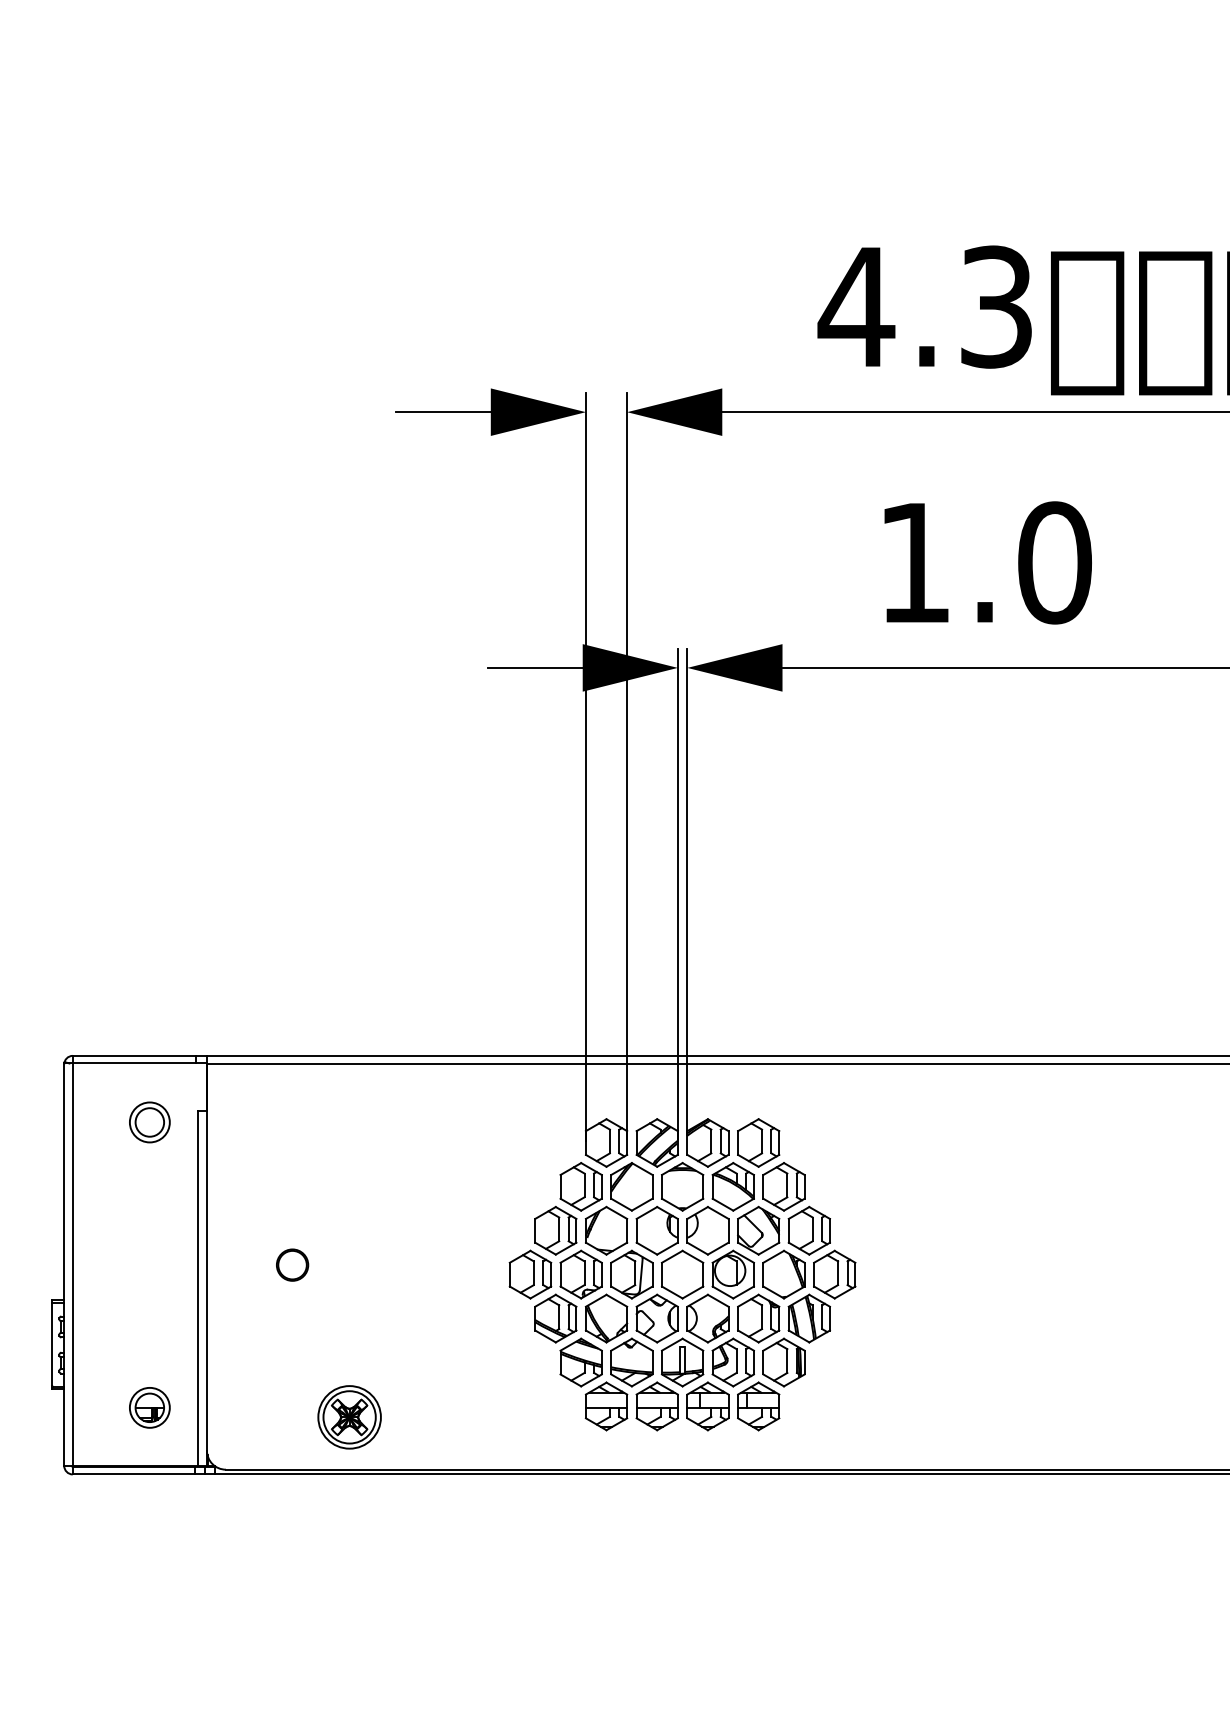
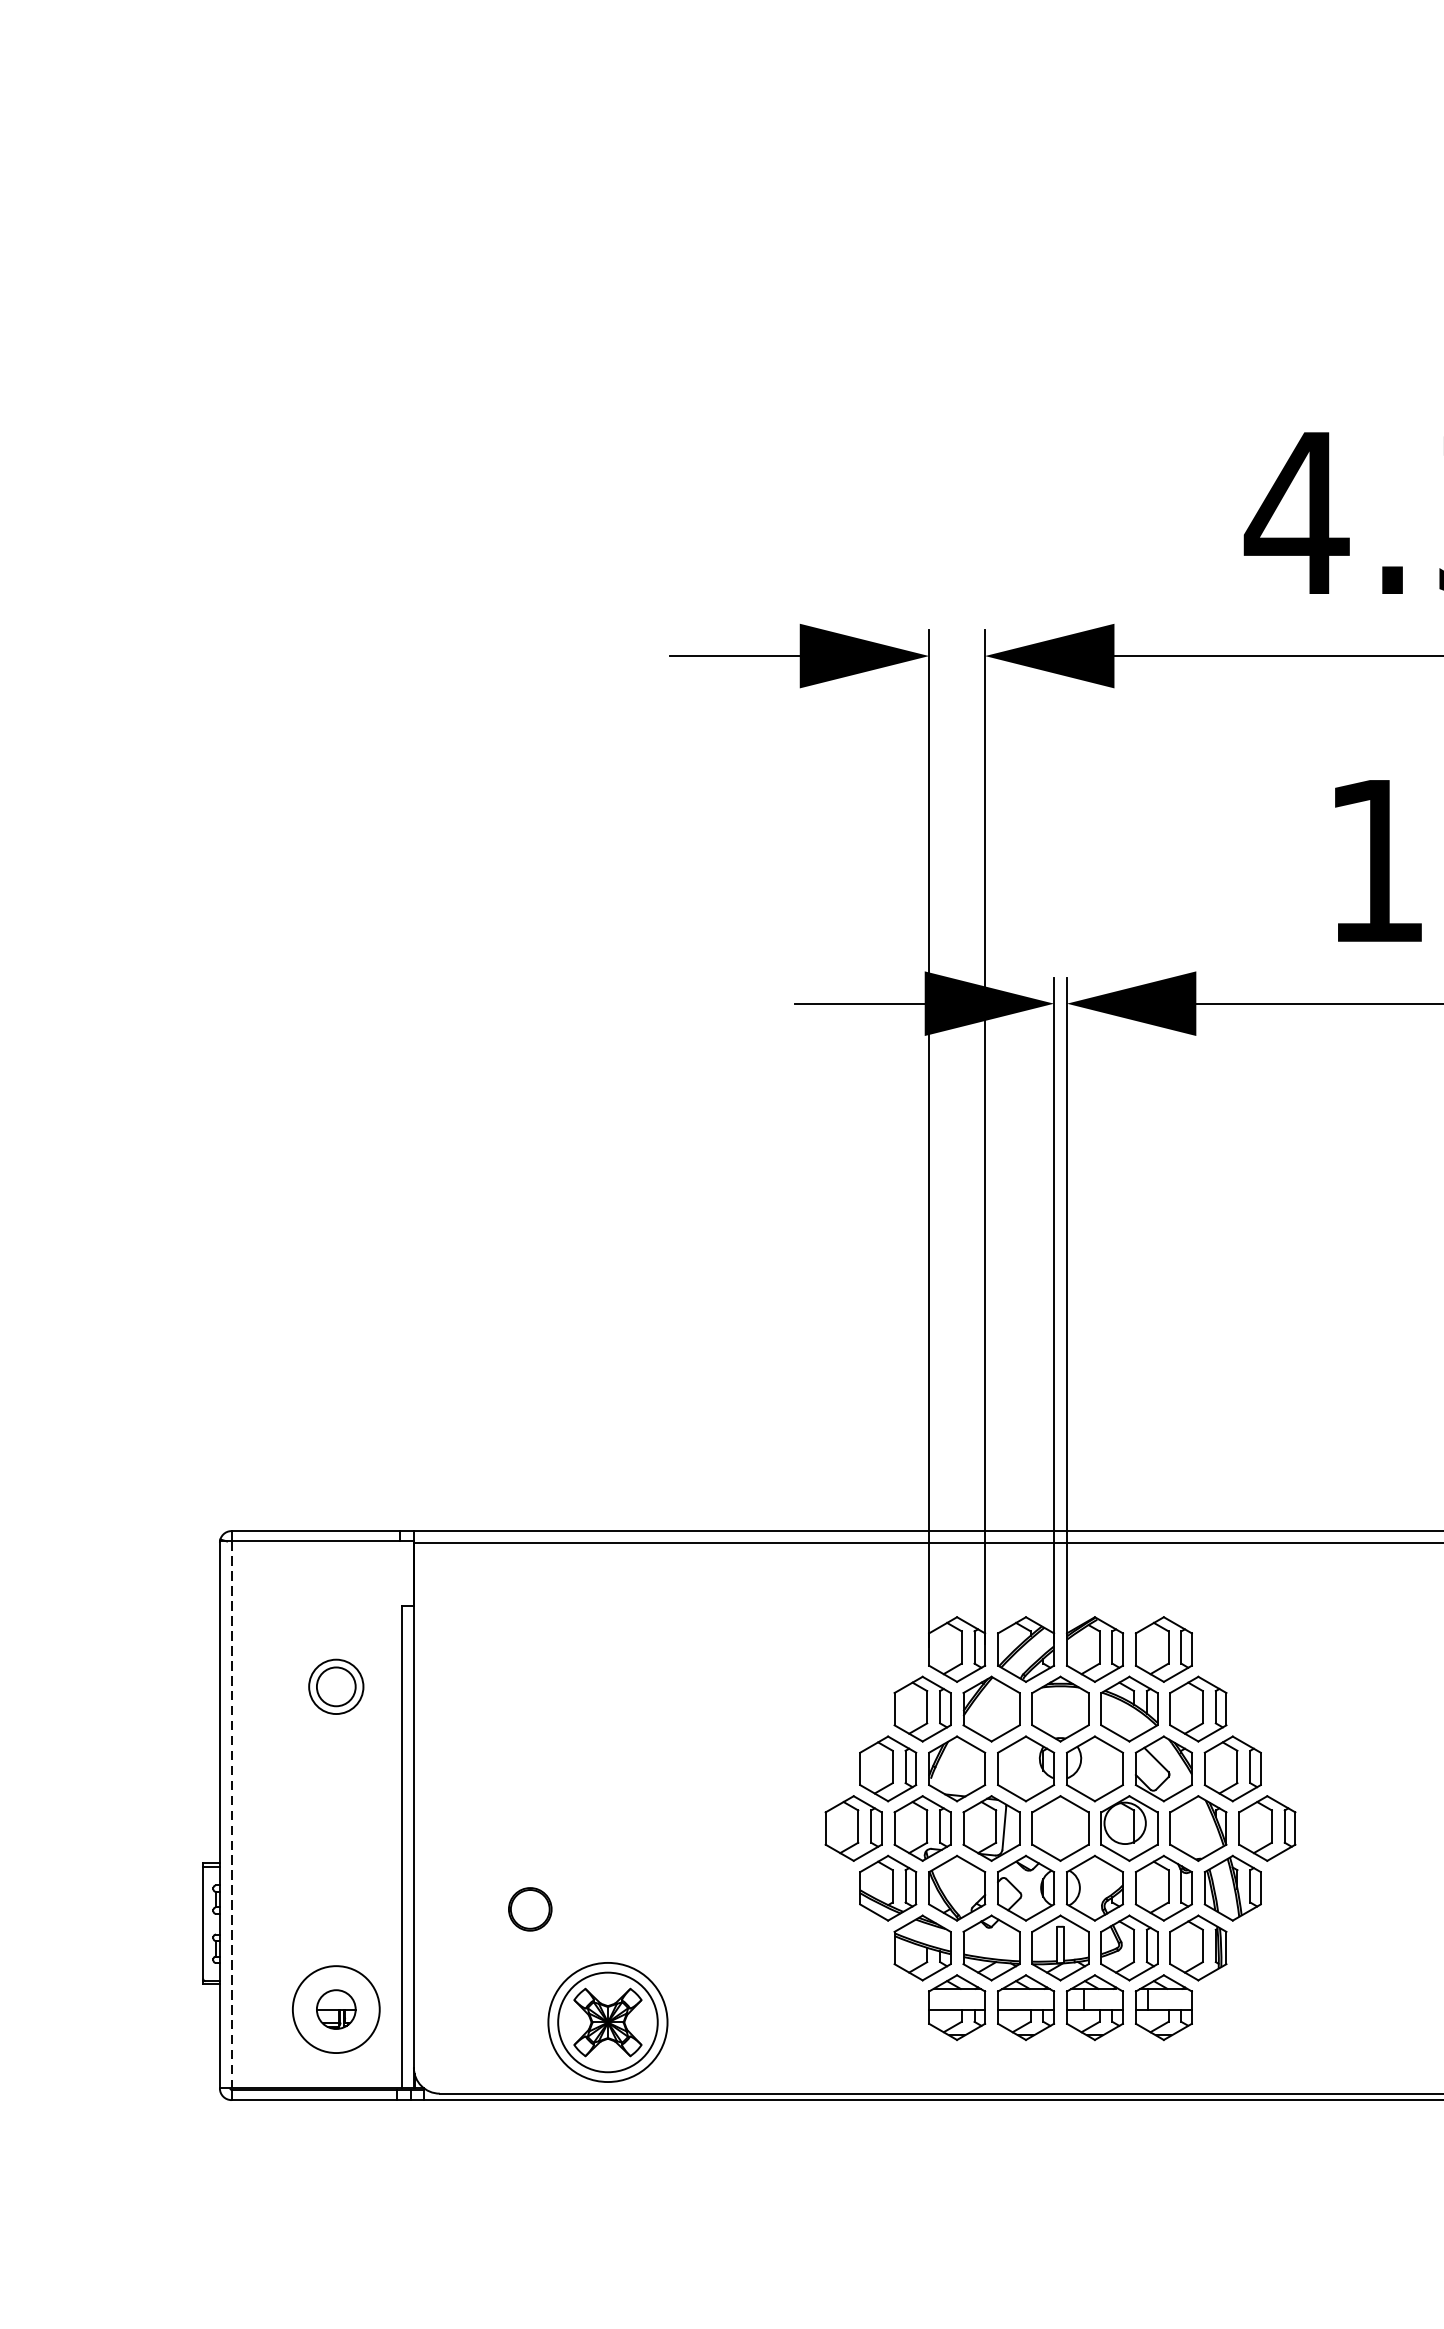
part: (149, 1122) -> (335, 1686), moved
part: (292, 1264) -> (530, 1908), moved
line: (72, 1265) -> (231, 1816), solid -> dashed
circle: (149, 1407) -> (335, 2009), size x1.6
part: (349, 1417) -> (607, 2022), size x1.4

